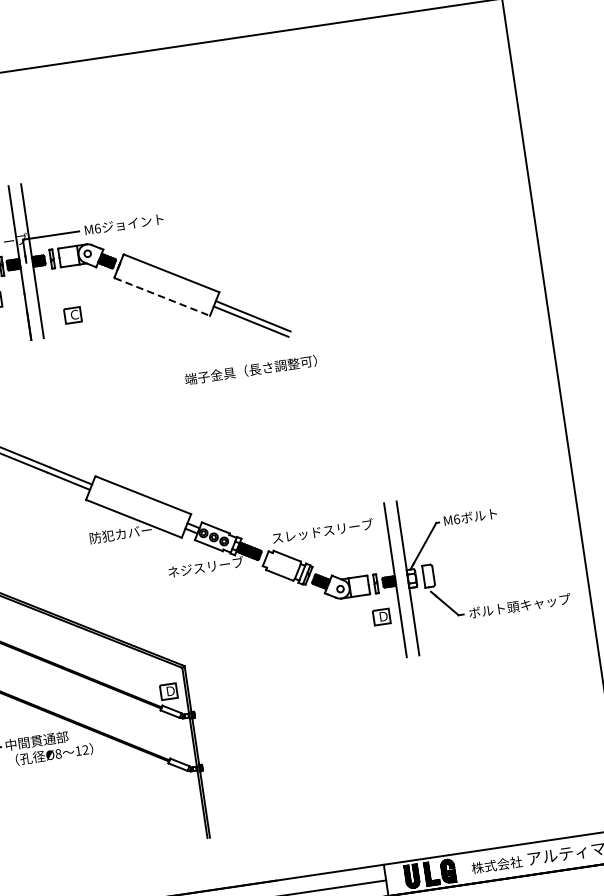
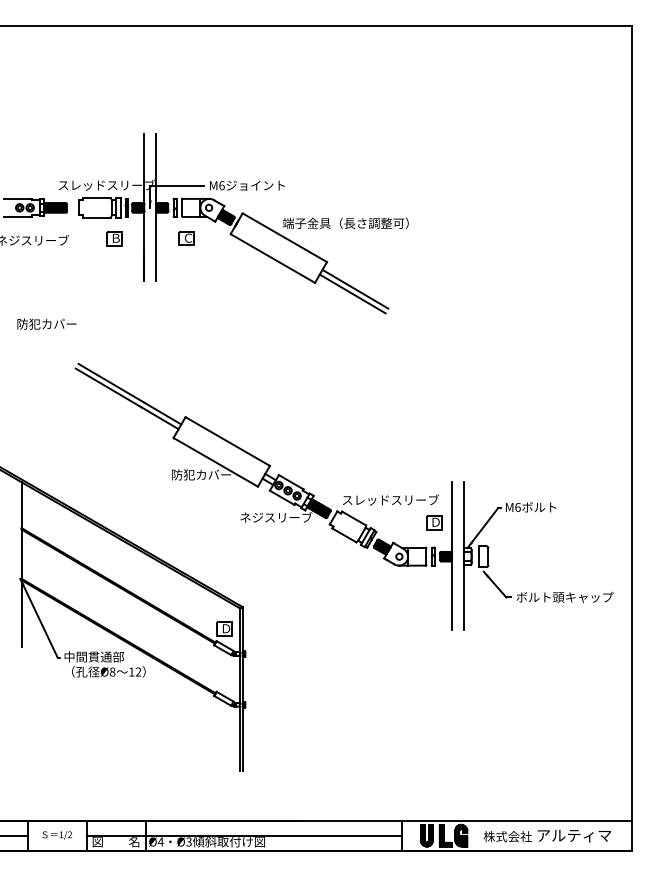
line: (162, 296) -> (273, 258), dashed -> solid
part: (72, 315) -> (186, 238), moved
text: (250, 369) -> (345, 222), moved
part: (382, 616) -> (434, 522), moved

